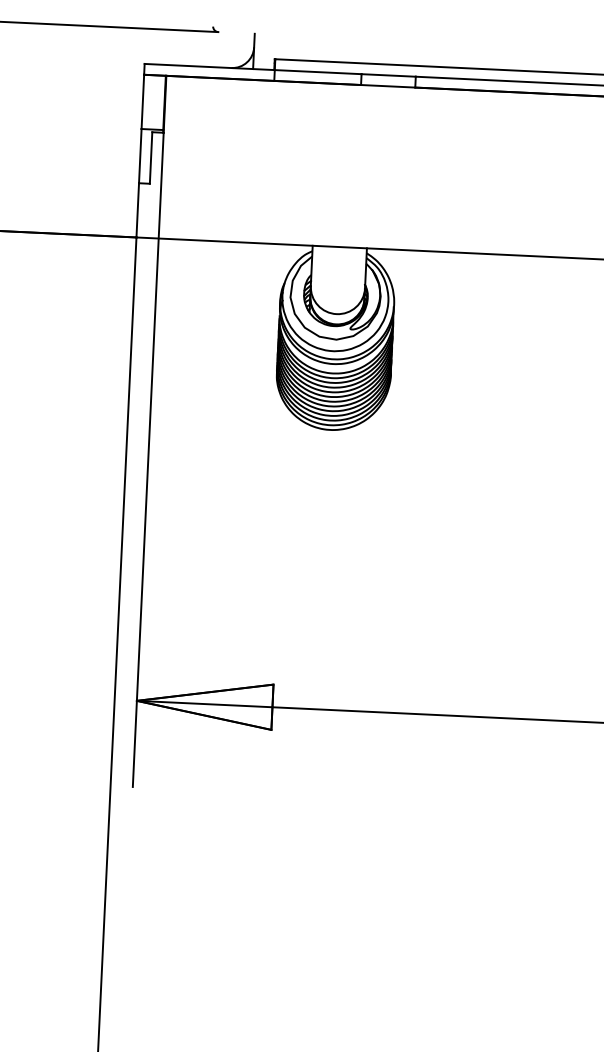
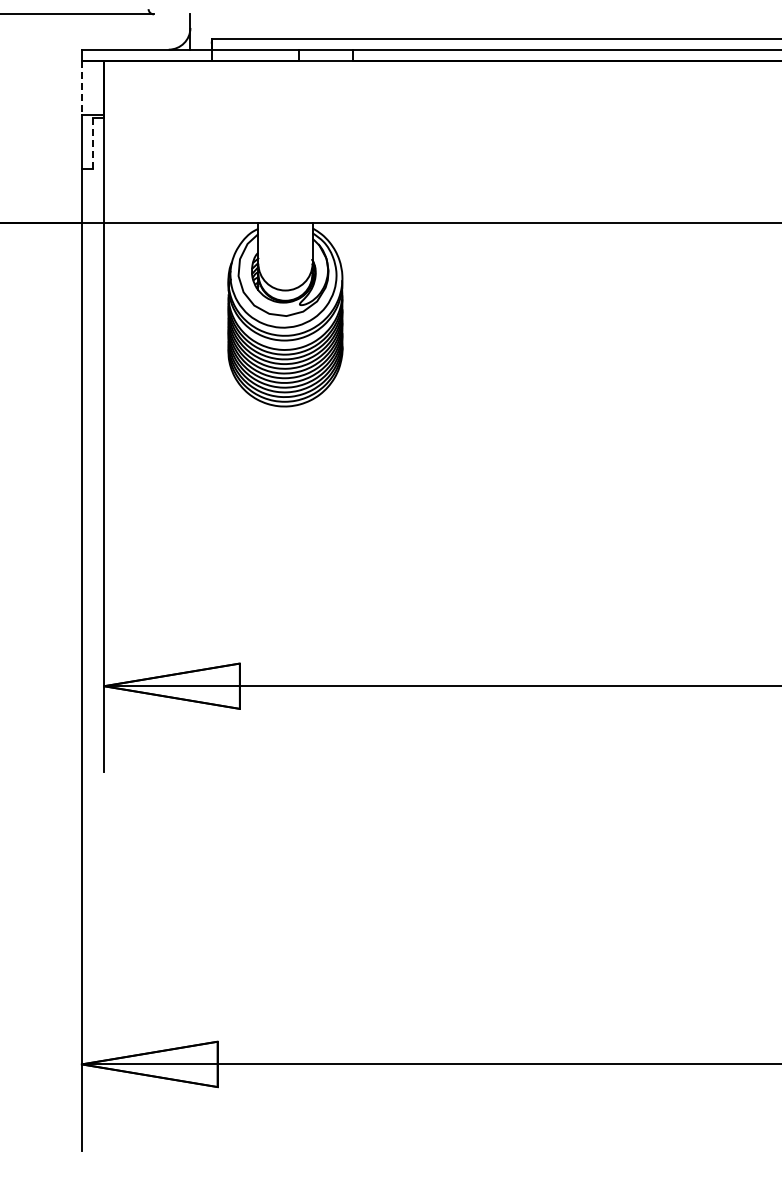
line: (142, 102) -> (81, 88), solid -> dashed
line: (150, 158) -> (92, 143), solid -> dashed

